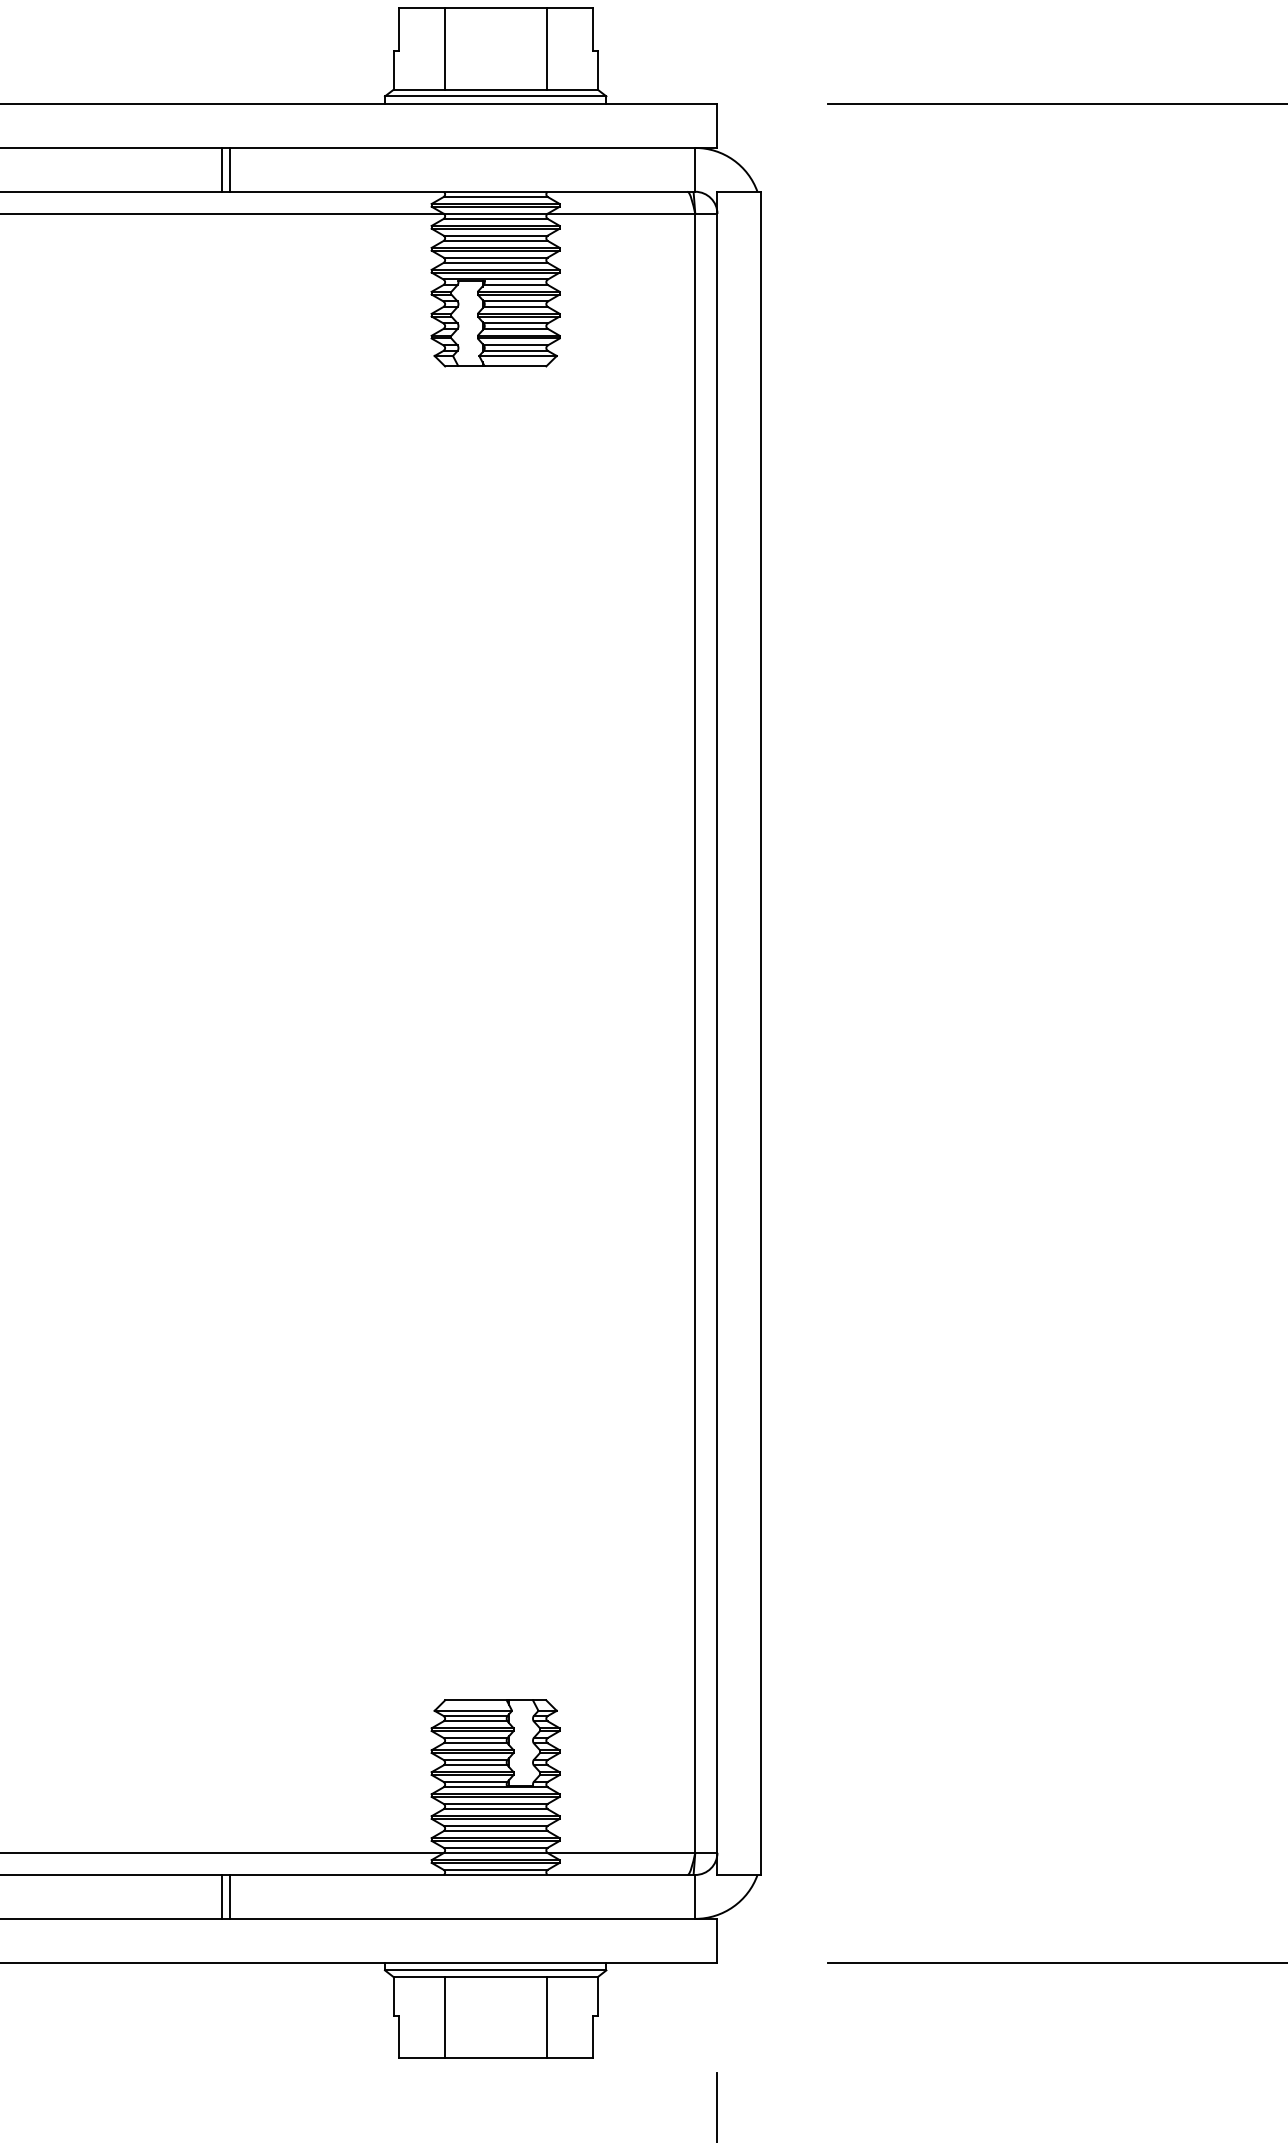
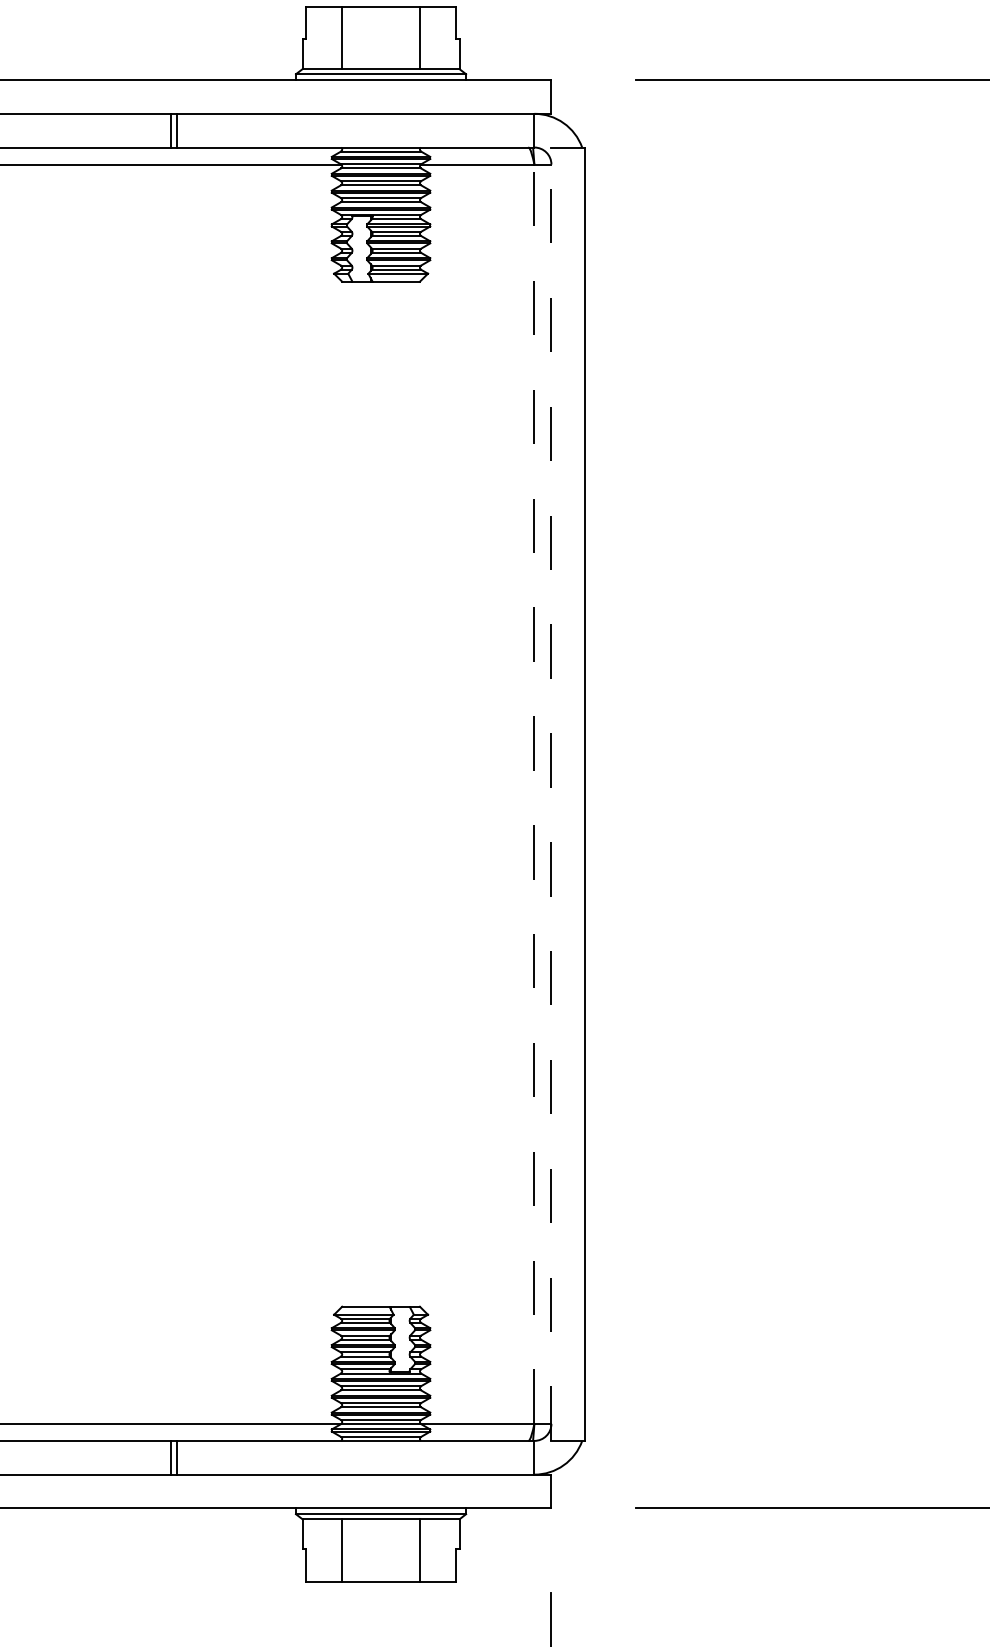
line: (695, 1032) -> (534, 793), solid -> dashed
line: (717, 1033) -> (551, 794), solid -> dashed

